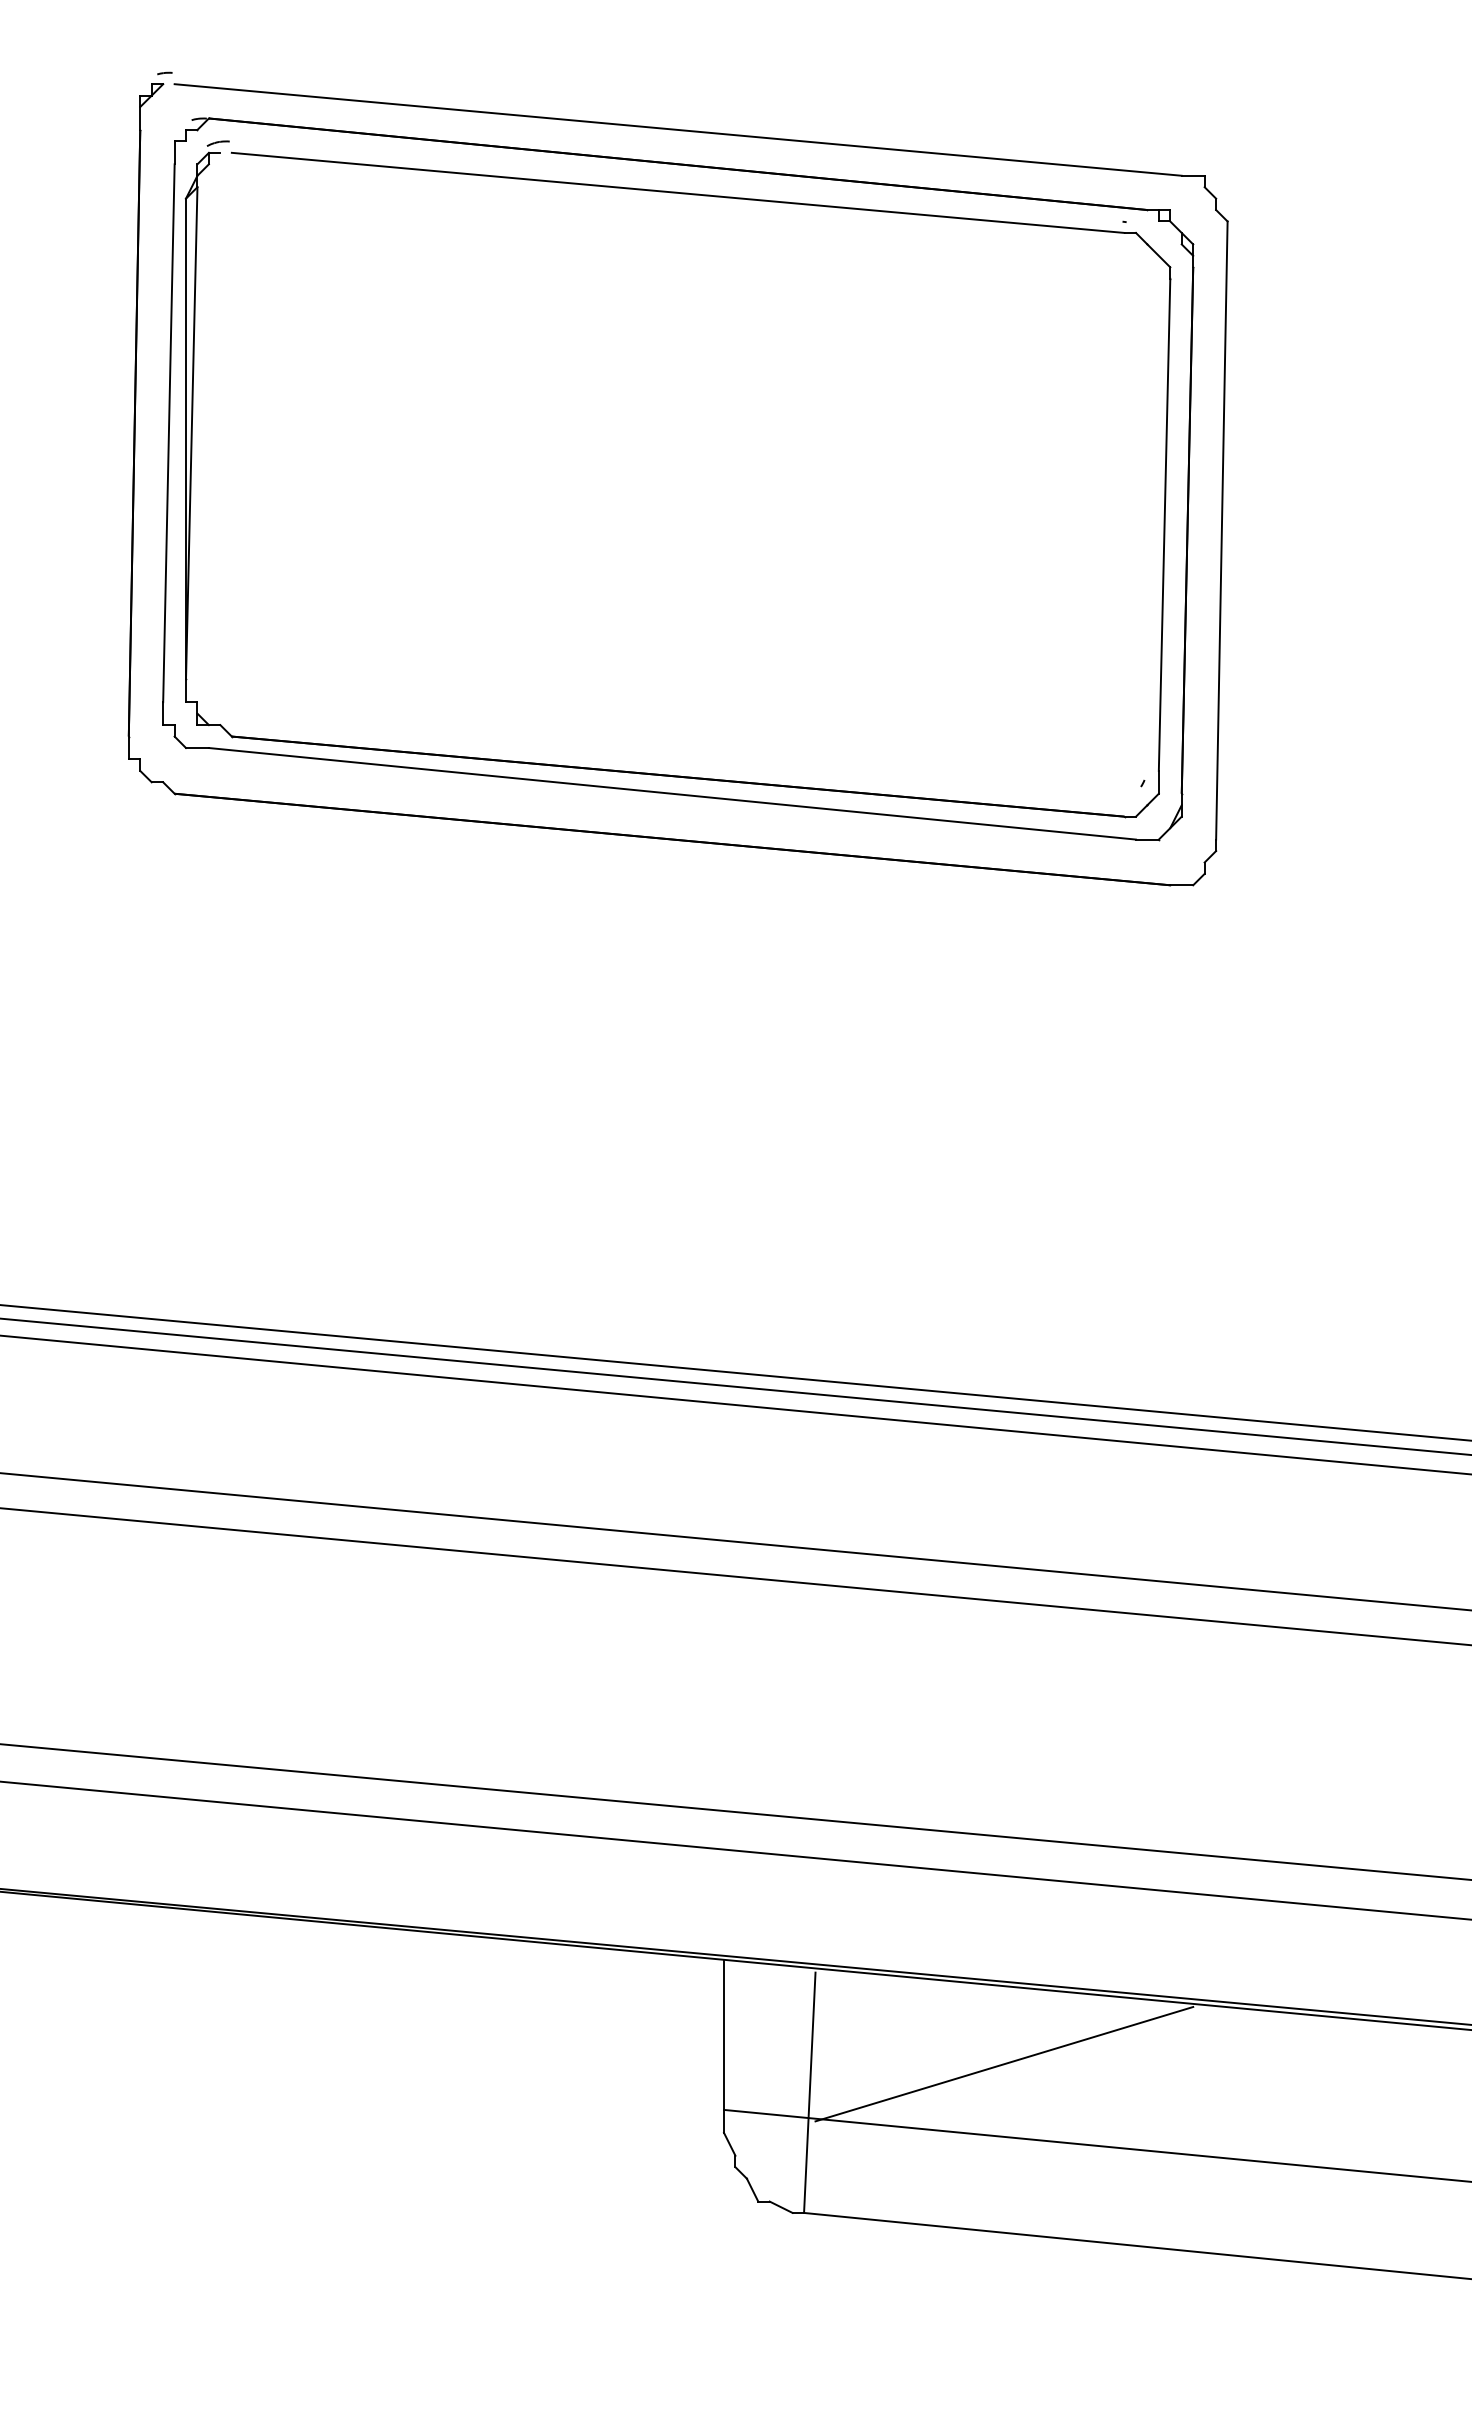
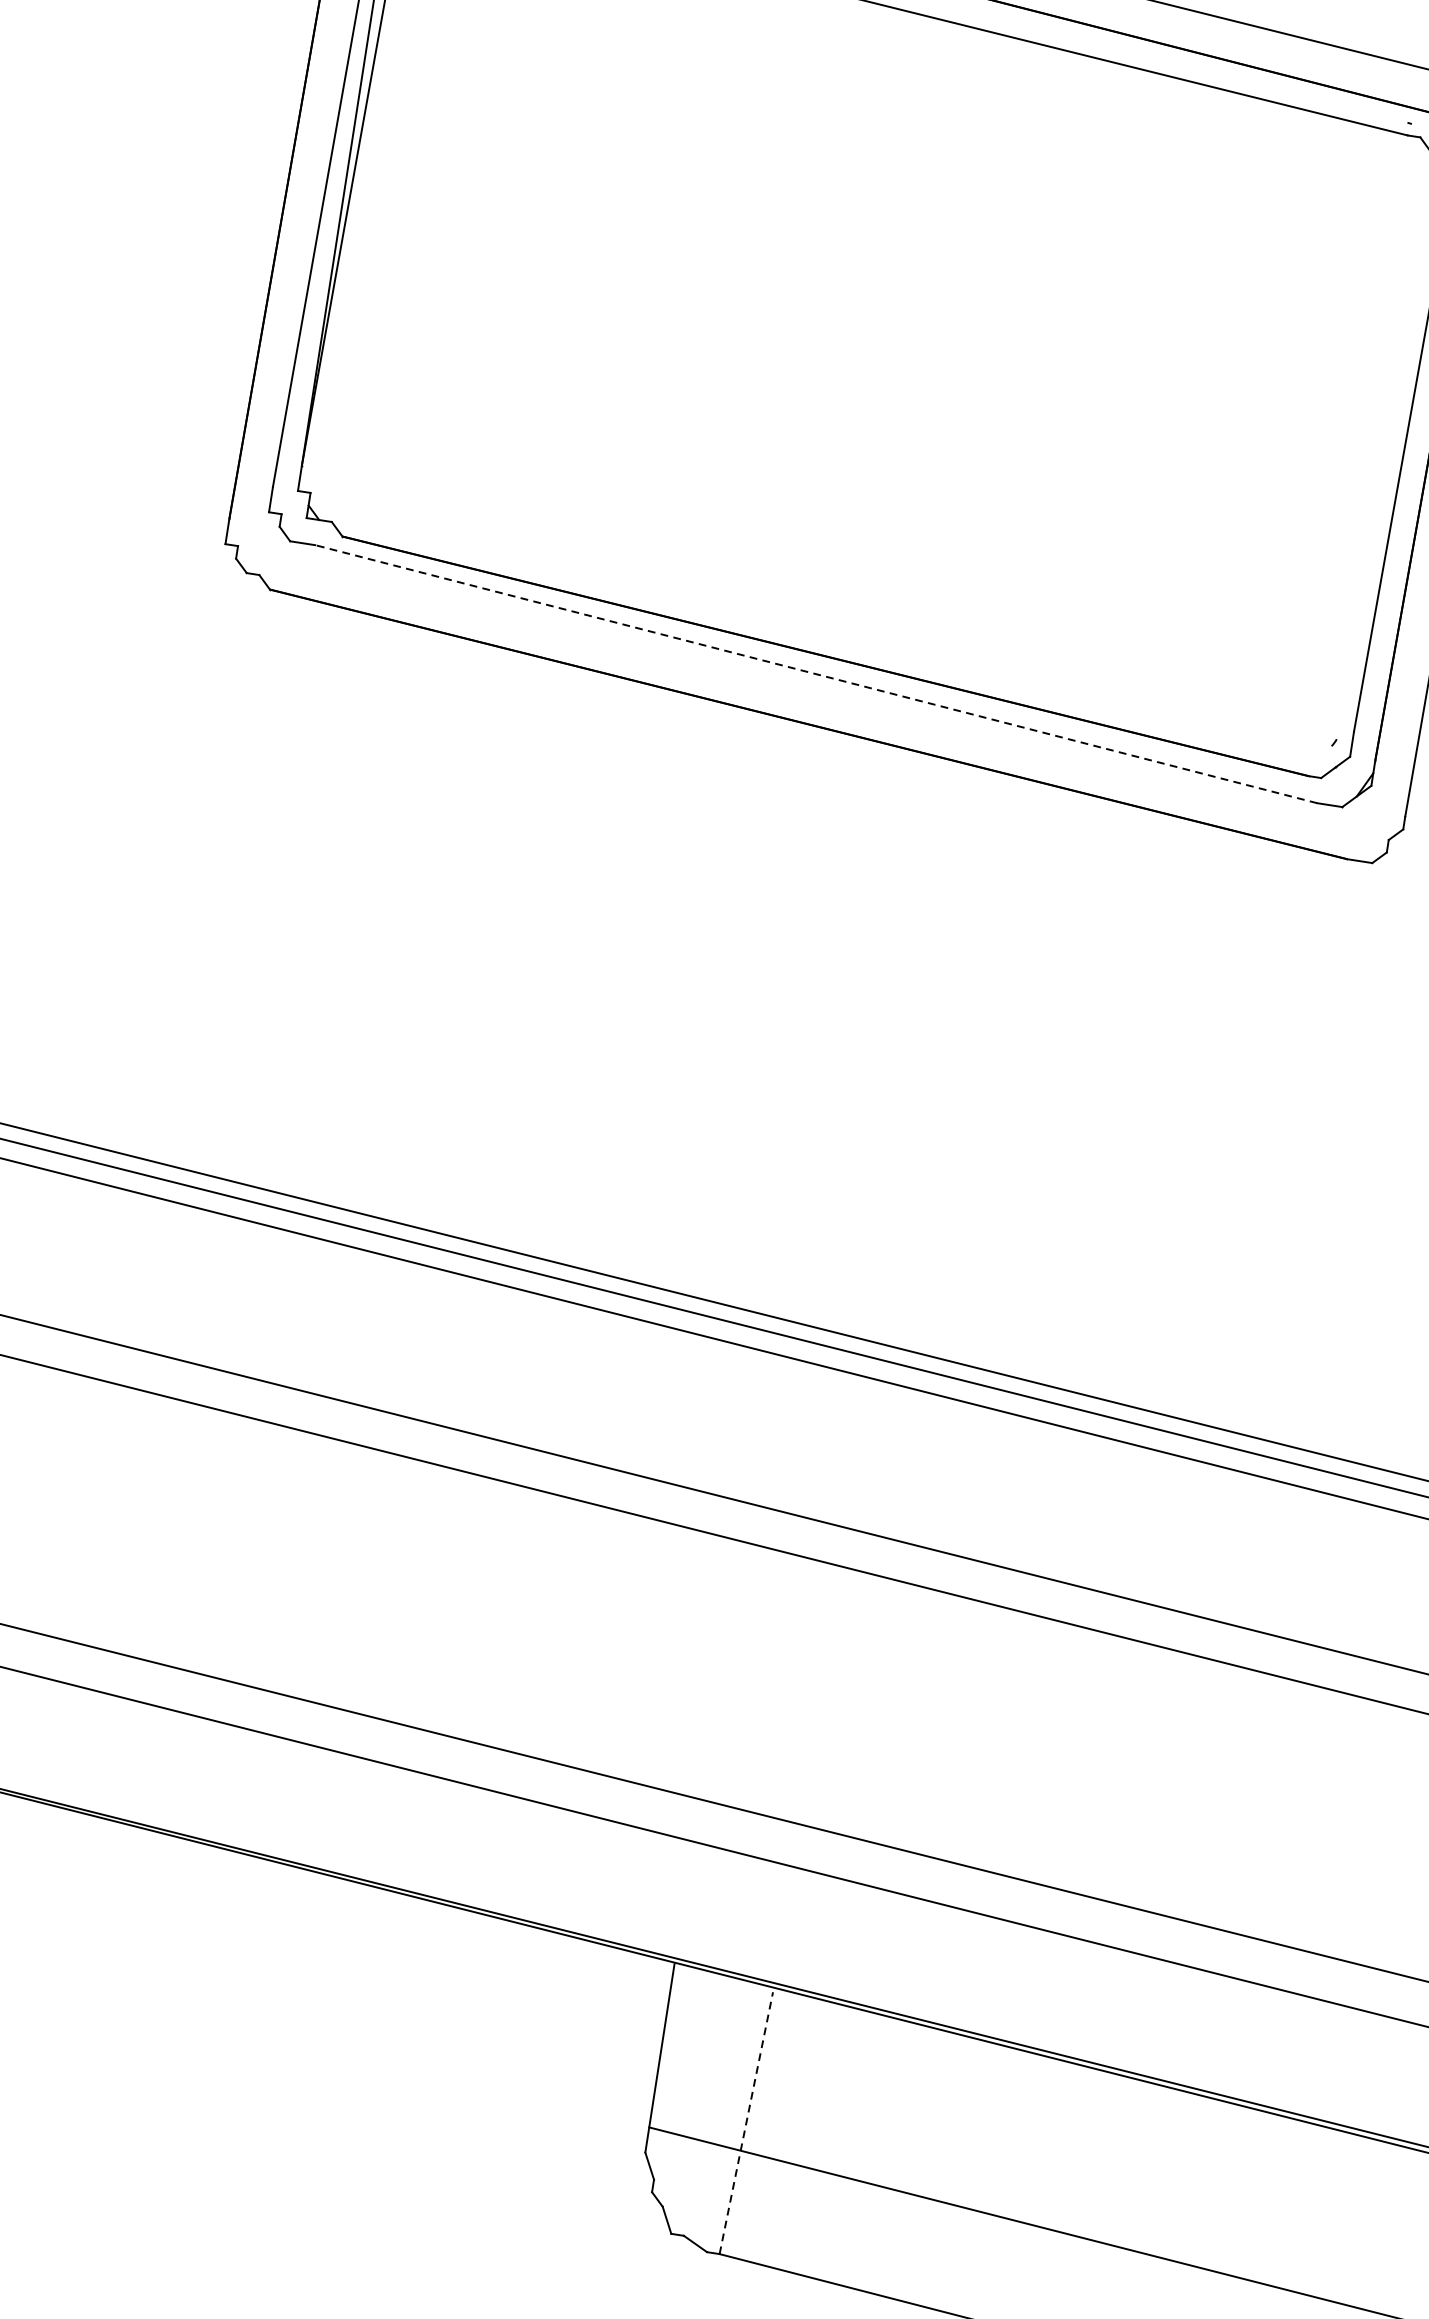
line: (672, 793) -> (816, 673), solid -> dashed
line: (1004, 2063) -> (965, 2124), removed
line: (809, 2092) -> (746, 2122), solid -> dashed

